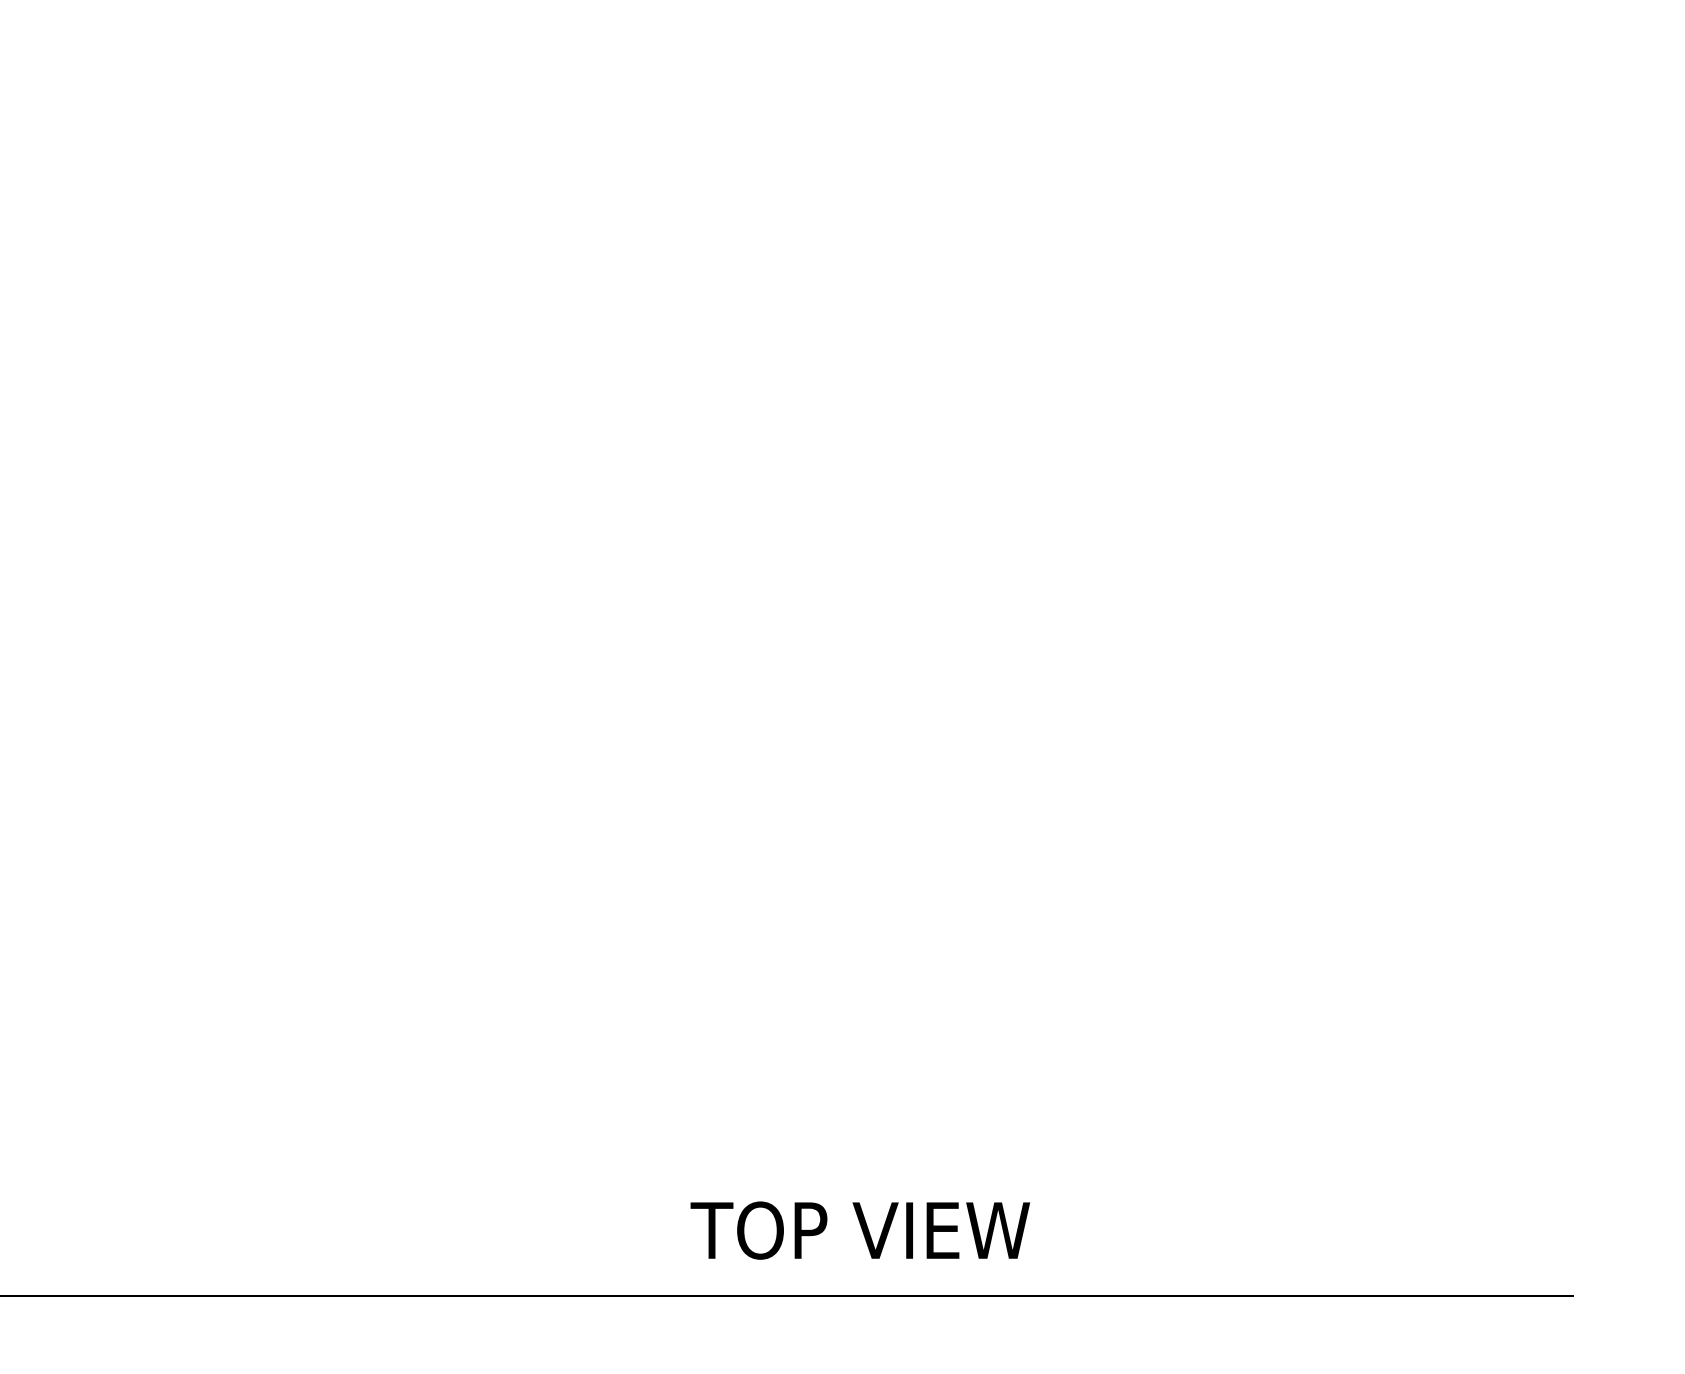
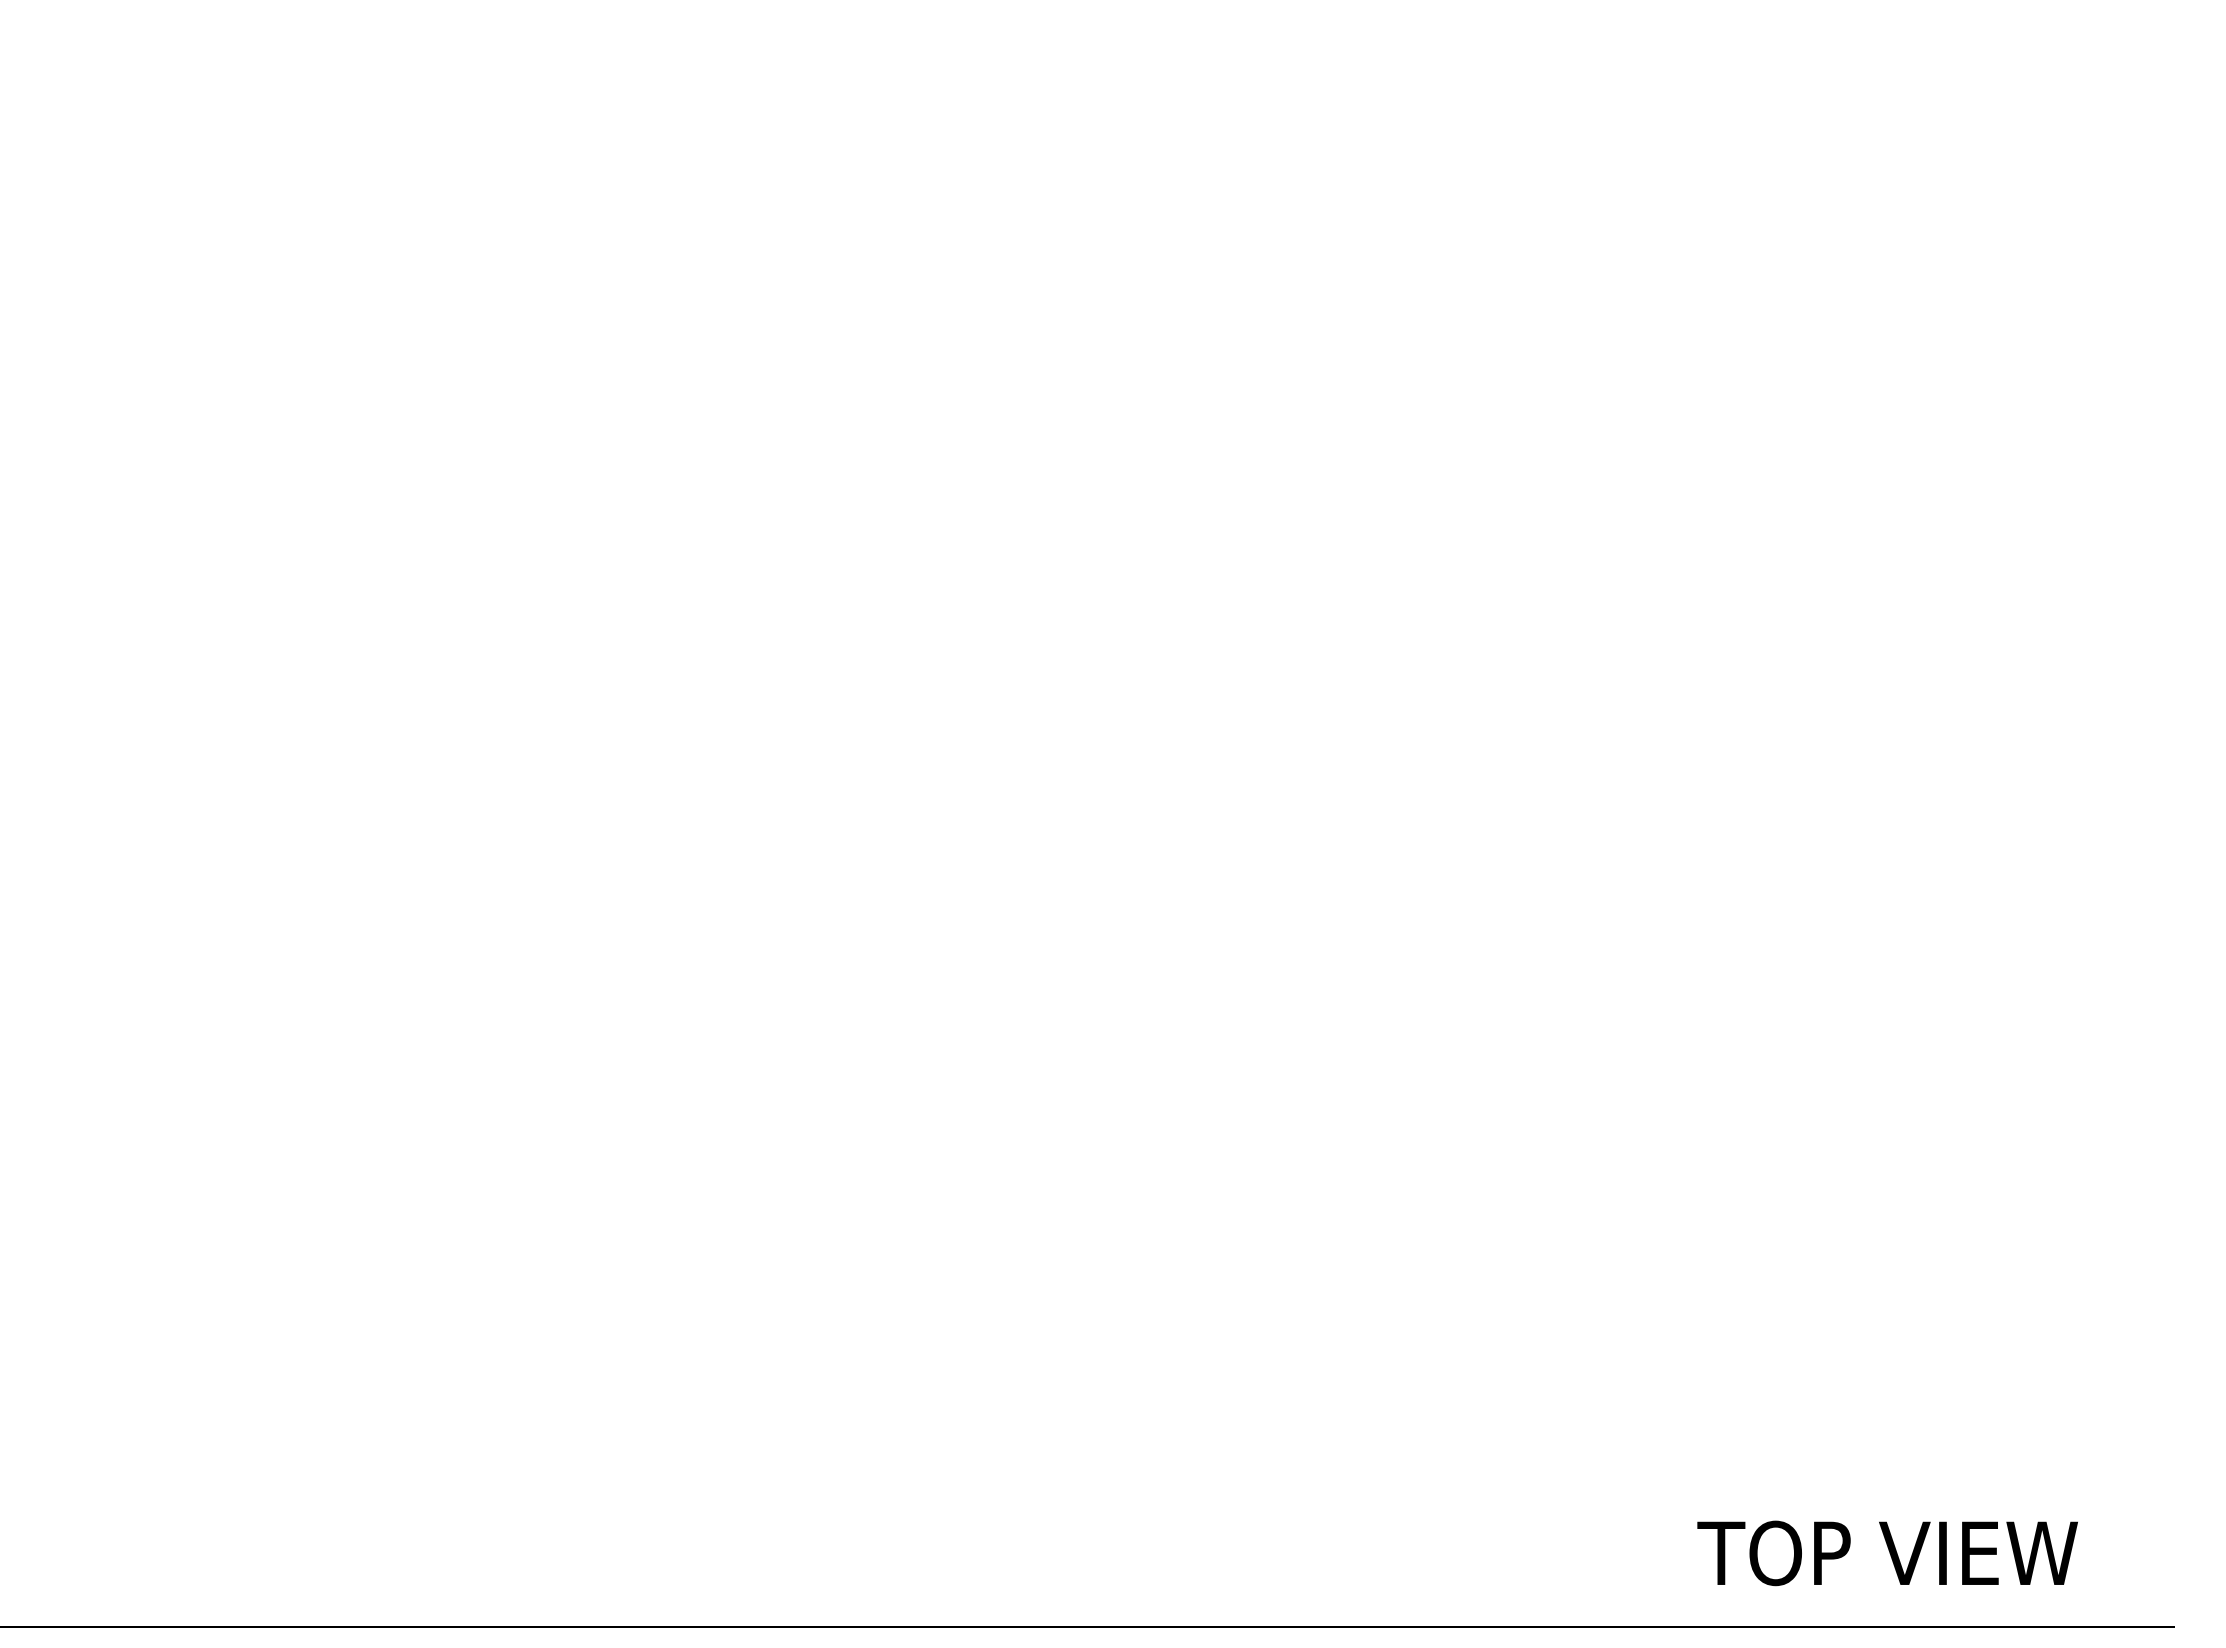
text: (860, 1230) -> (1887, 1553), moved

